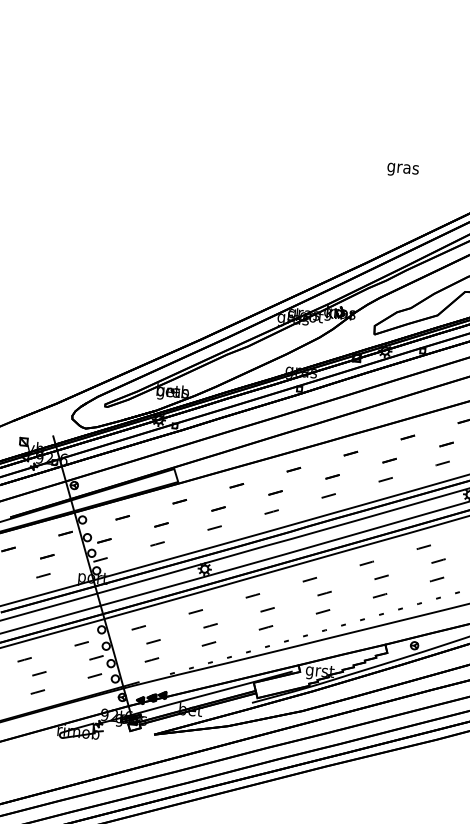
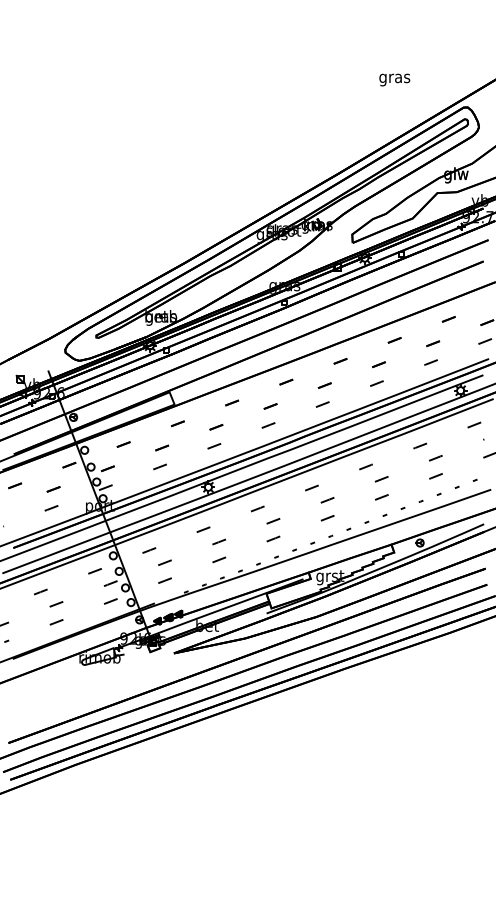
text: (402, 169) -> (394, 79), moved

